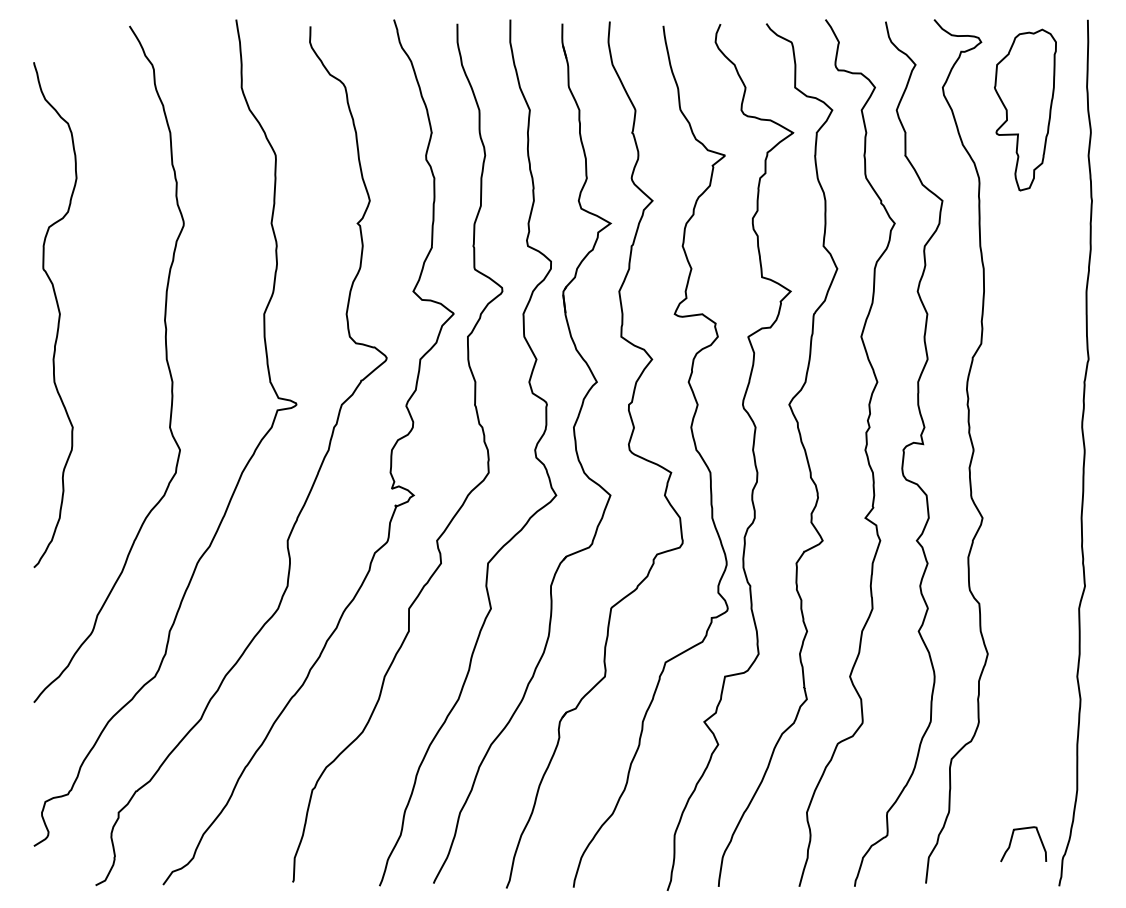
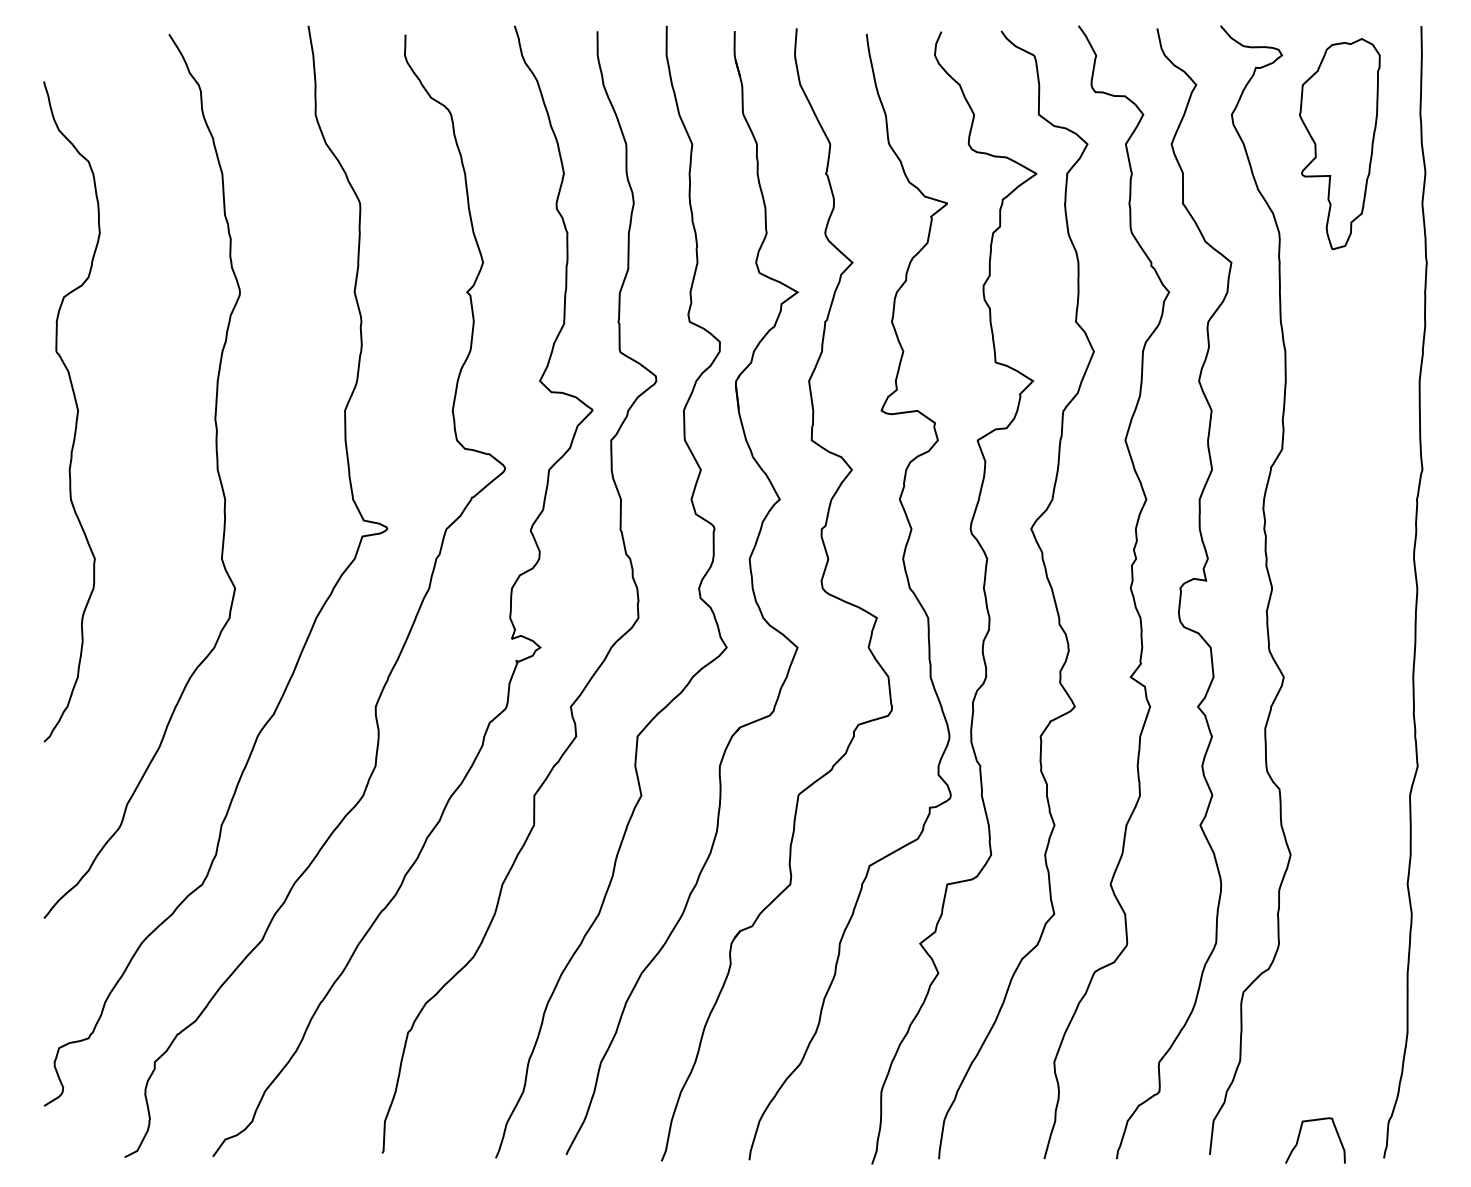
curve: (1011, 842) -> (1299, 1138), moved

